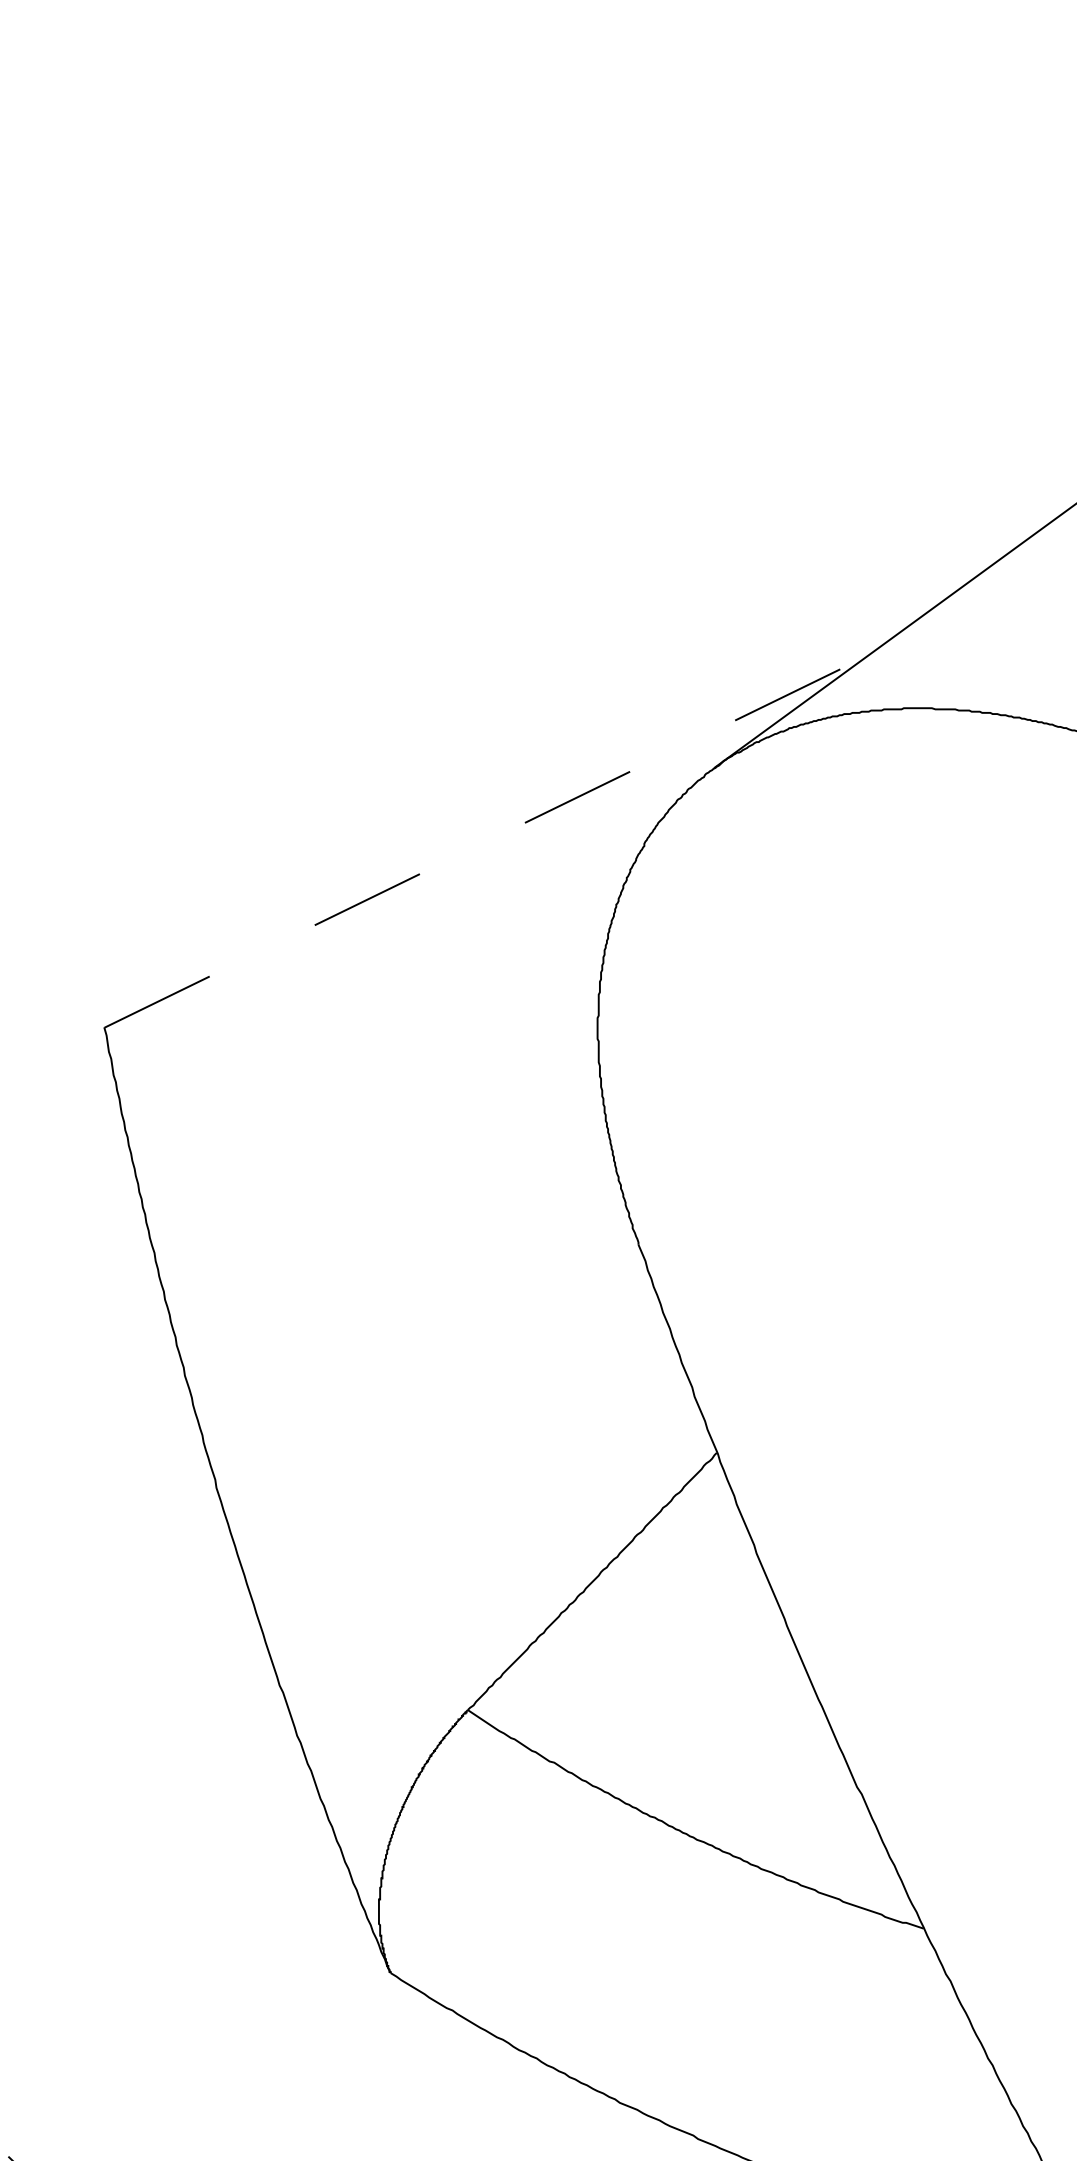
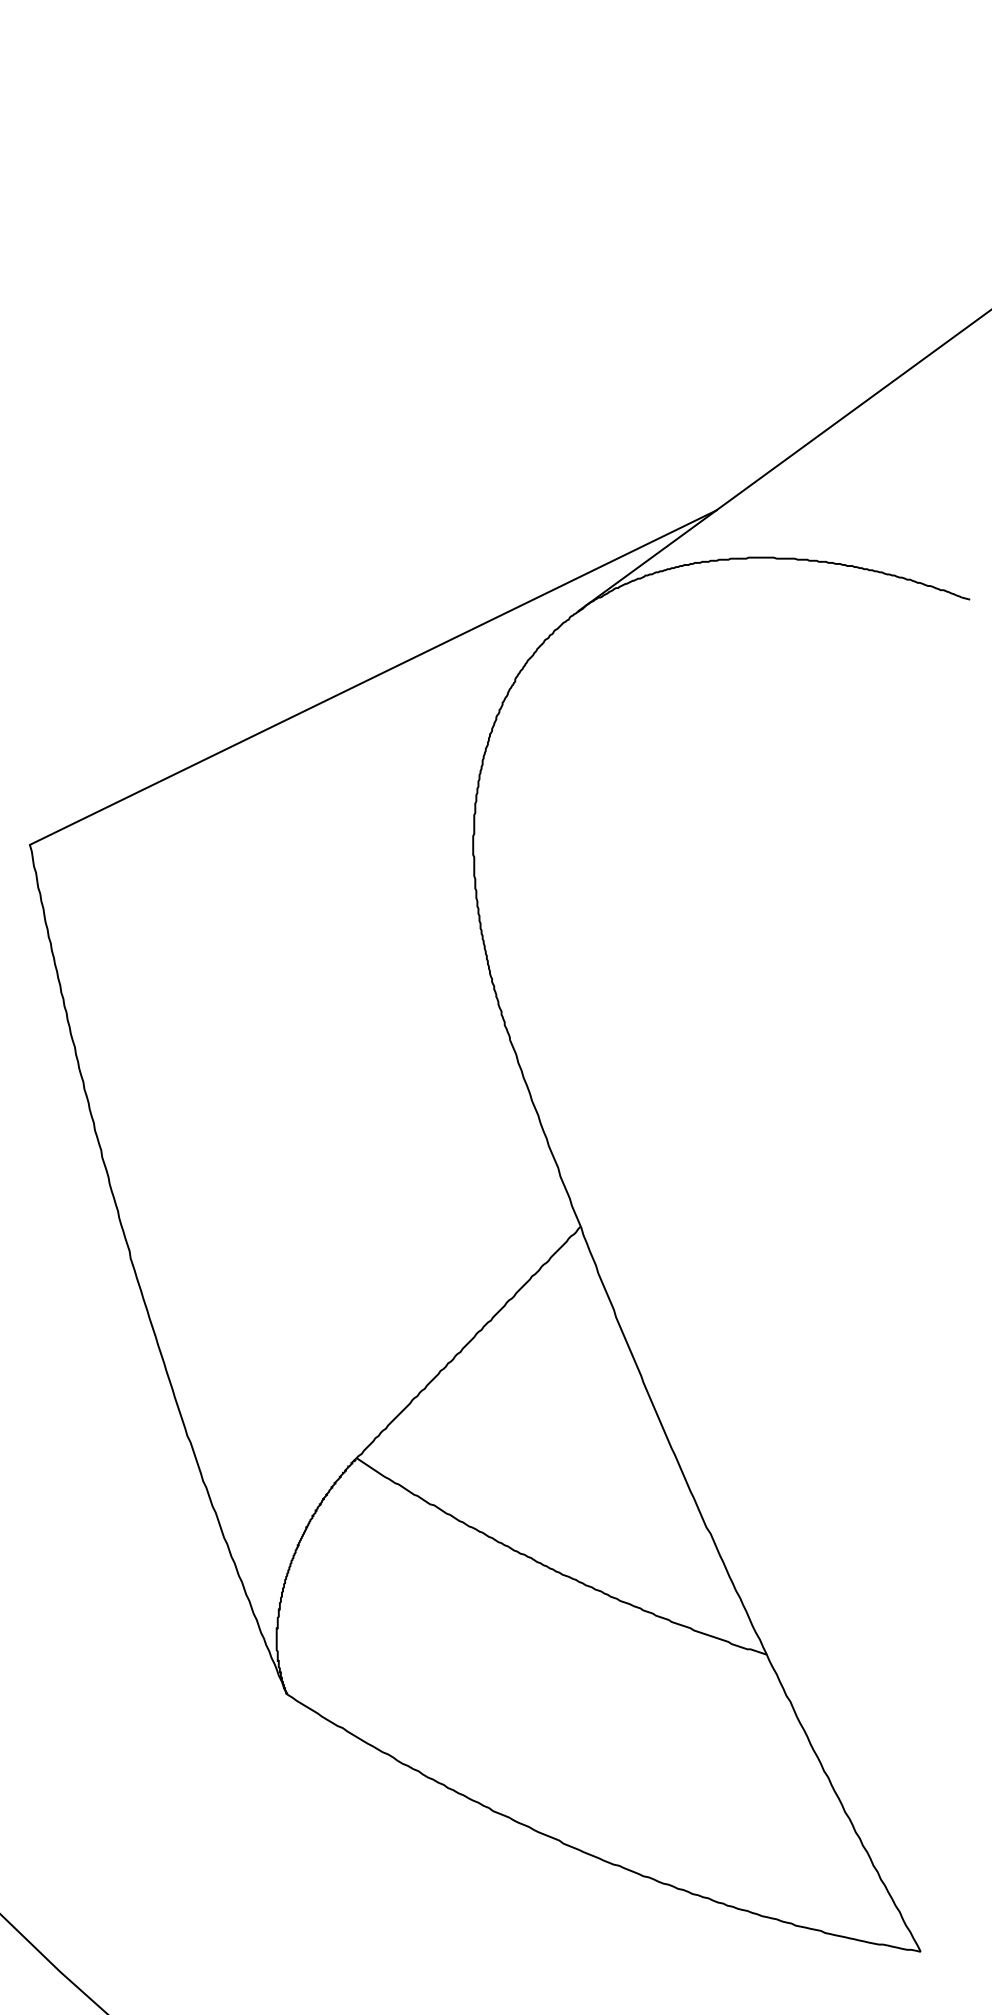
line: (486, 841) -> (373, 677), dashed -> solid

